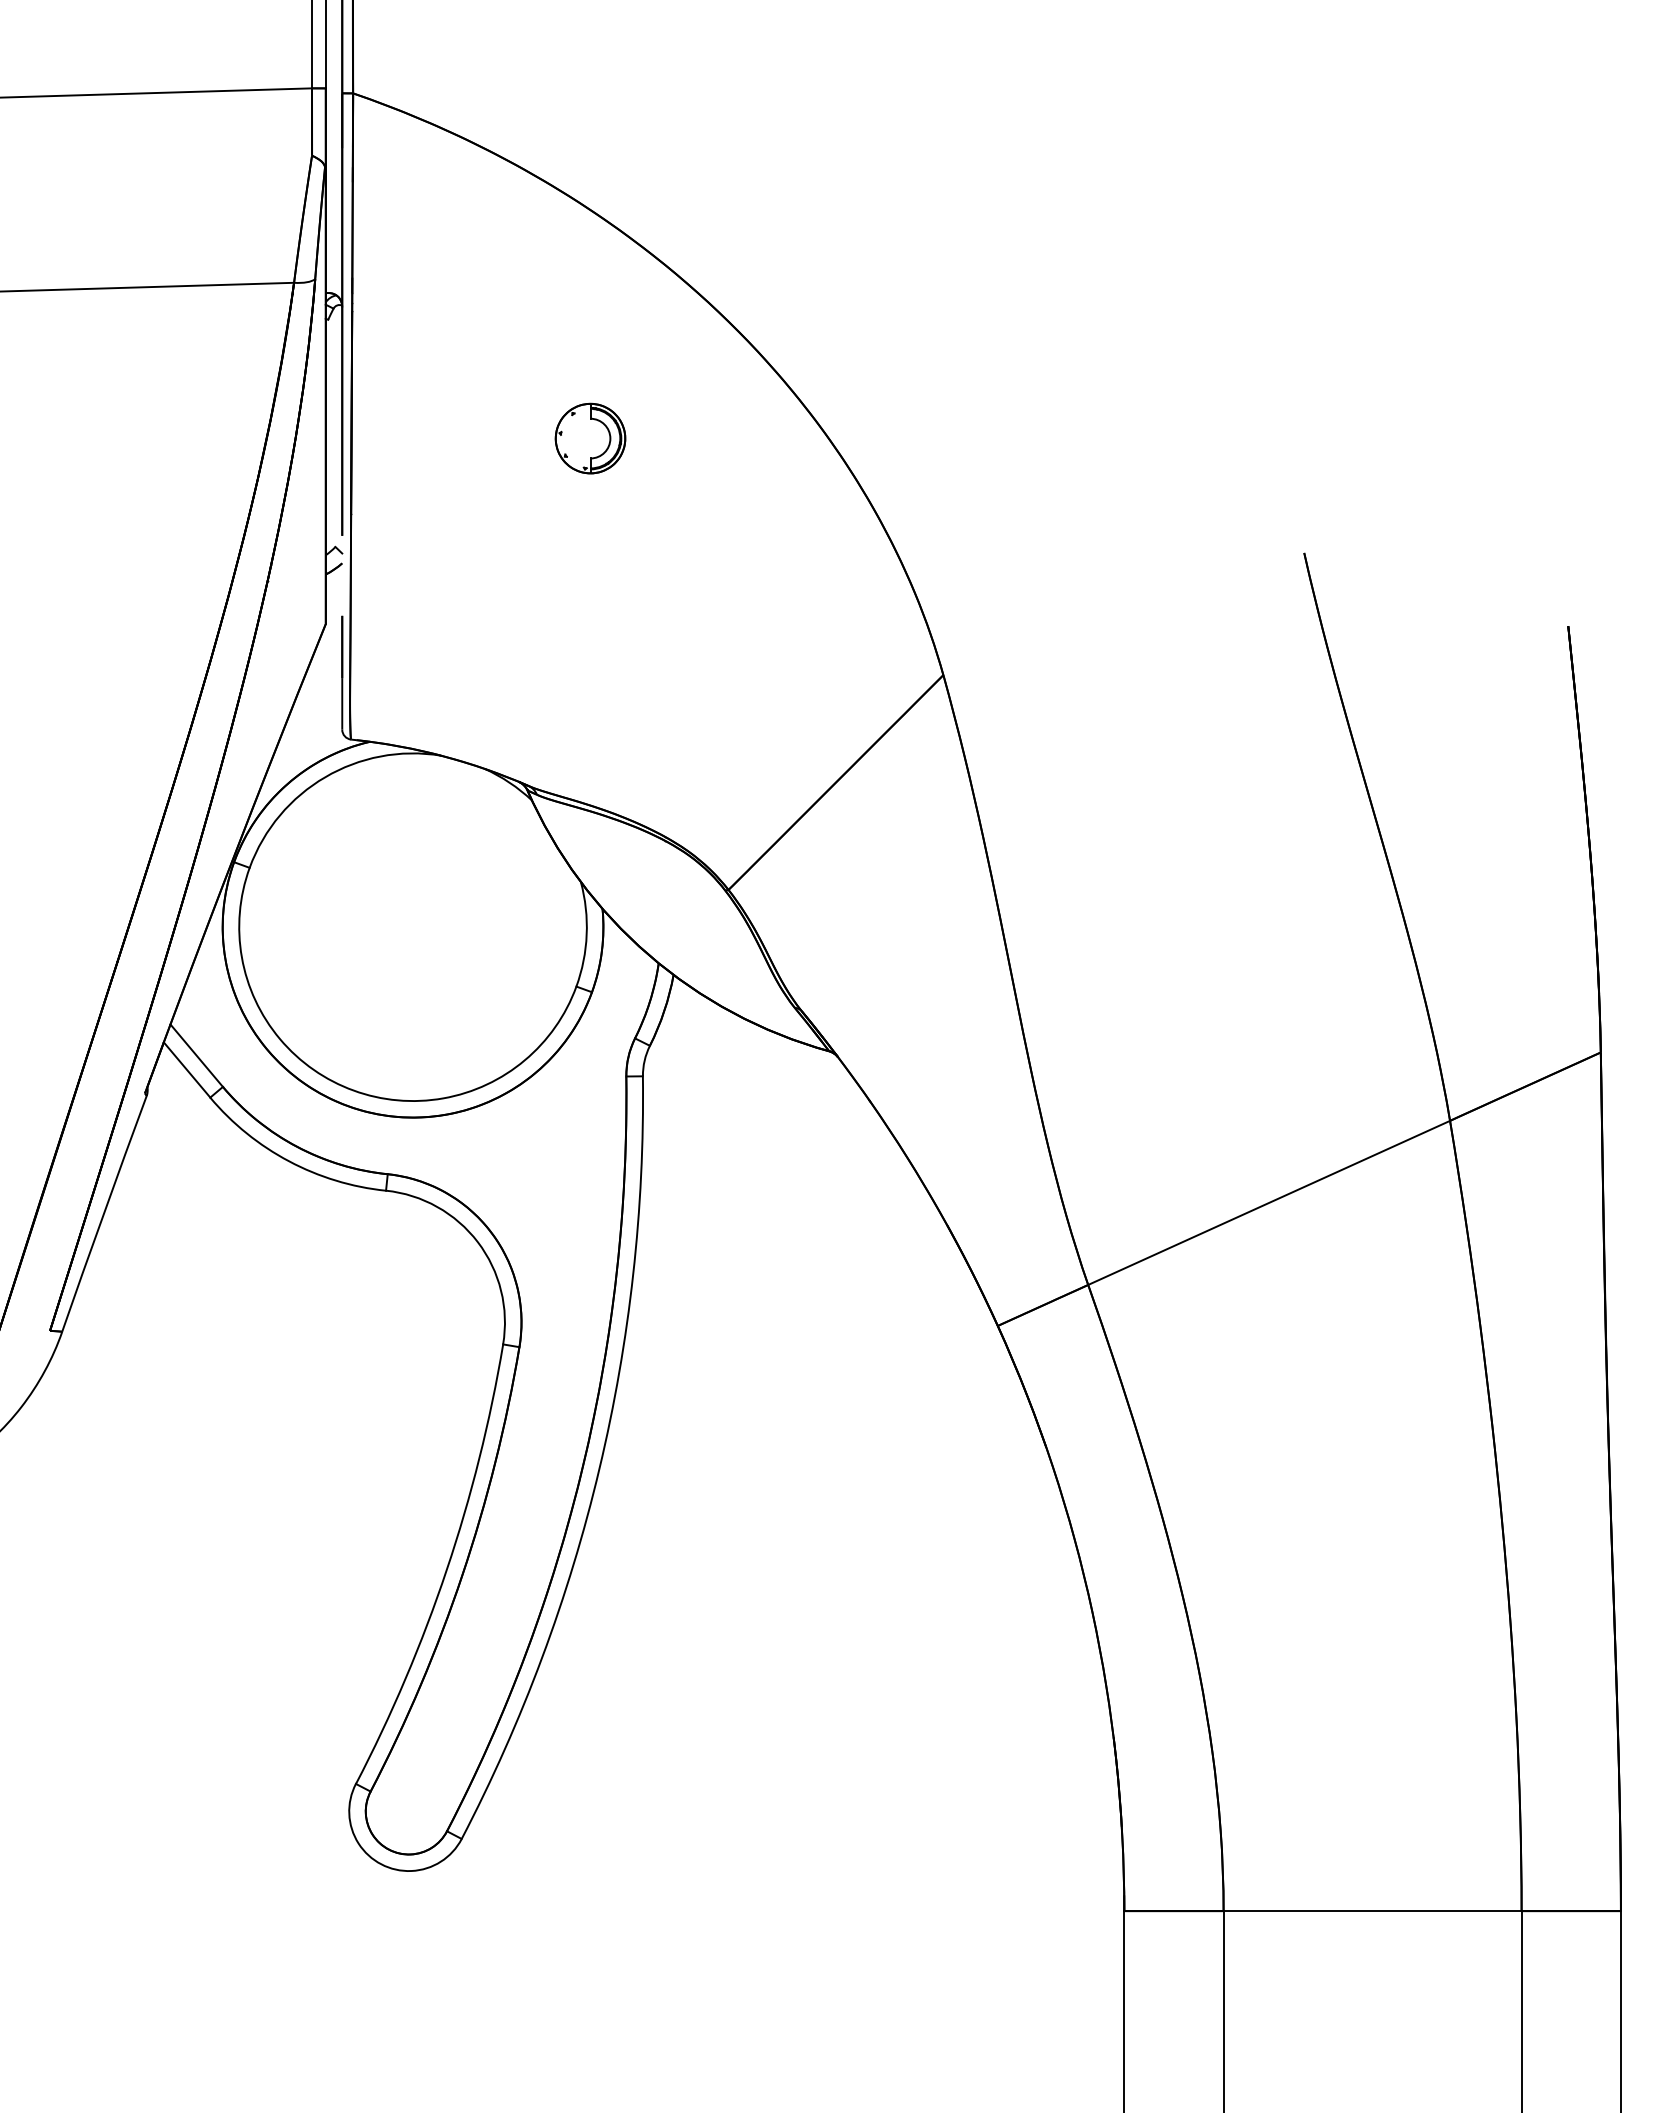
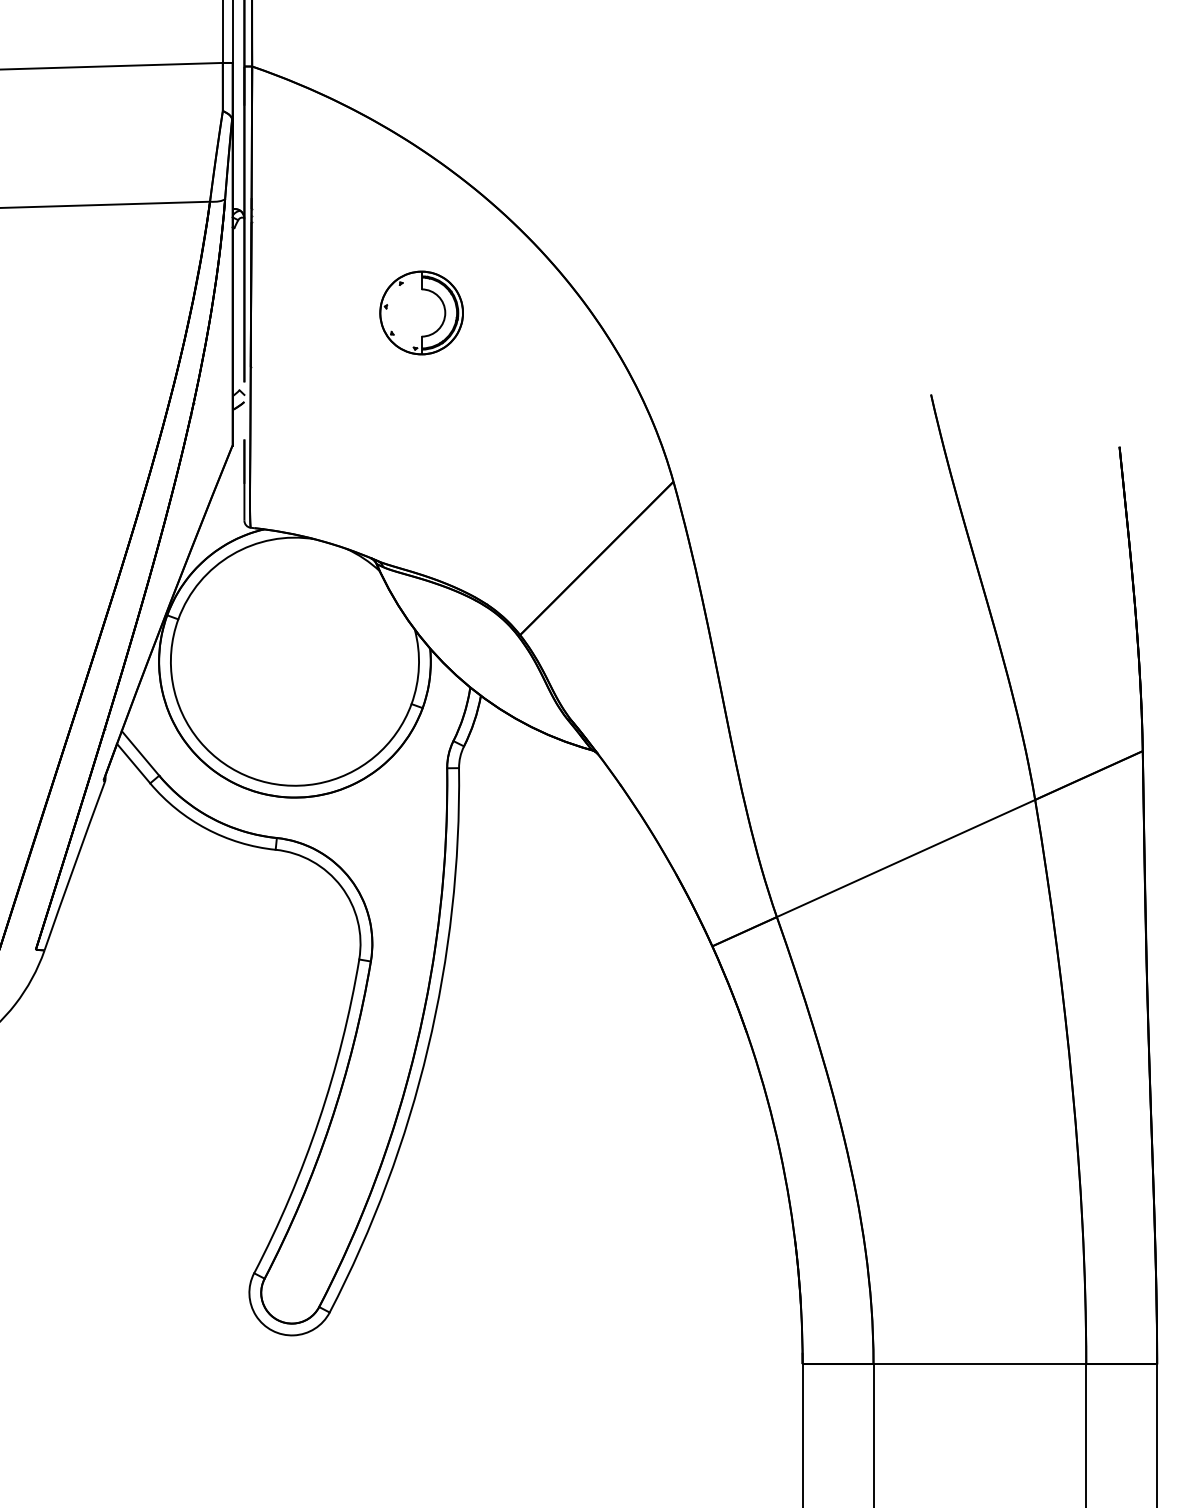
part: (590, 438) -> (421, 312), size x1.67

